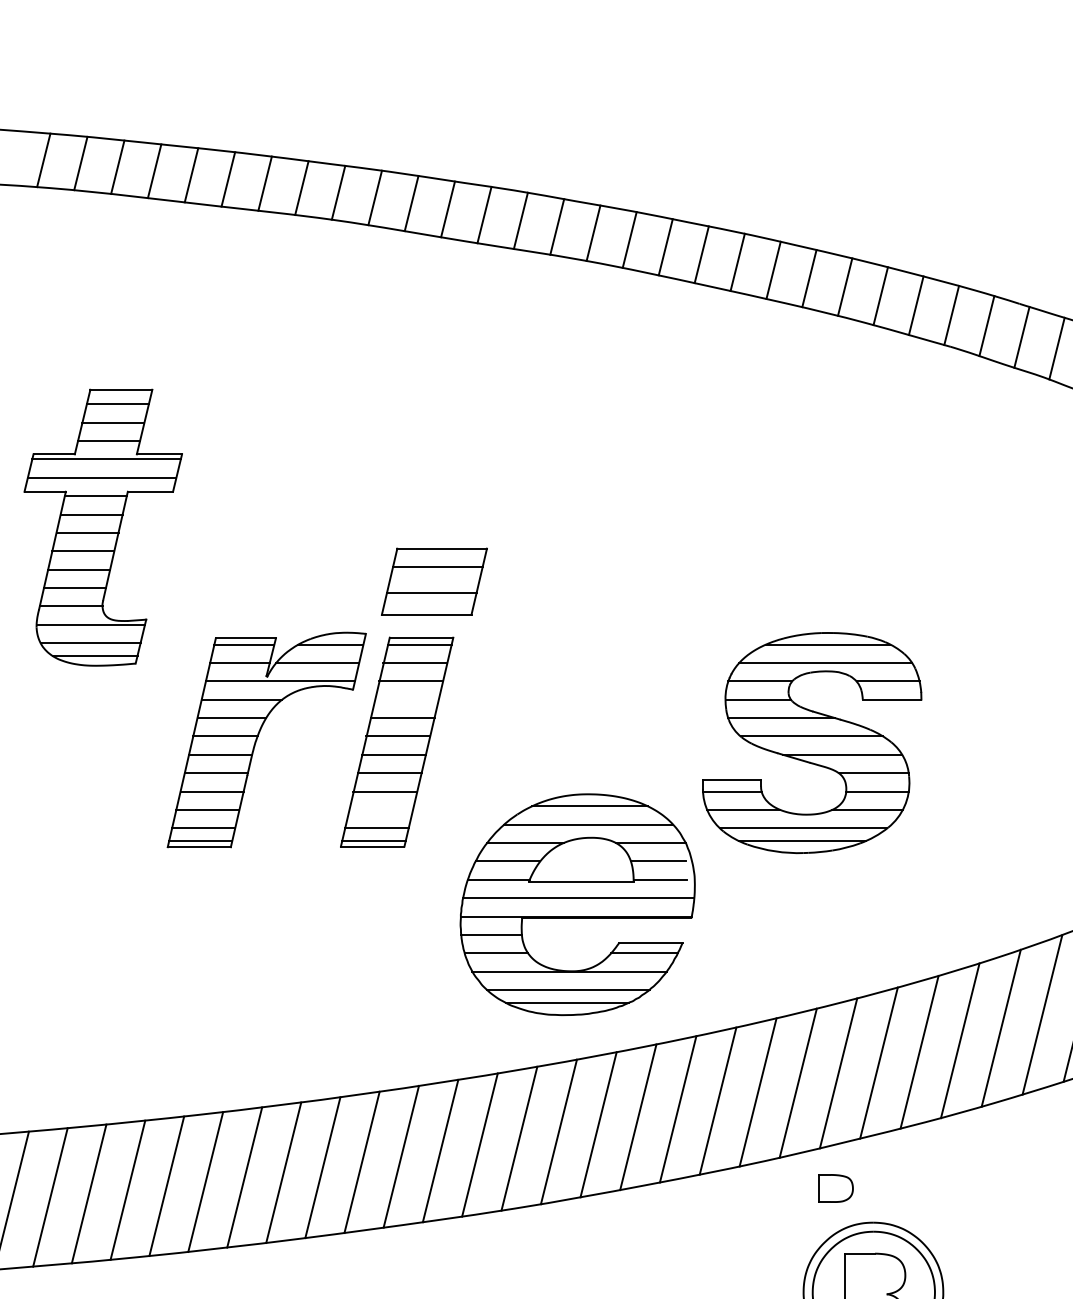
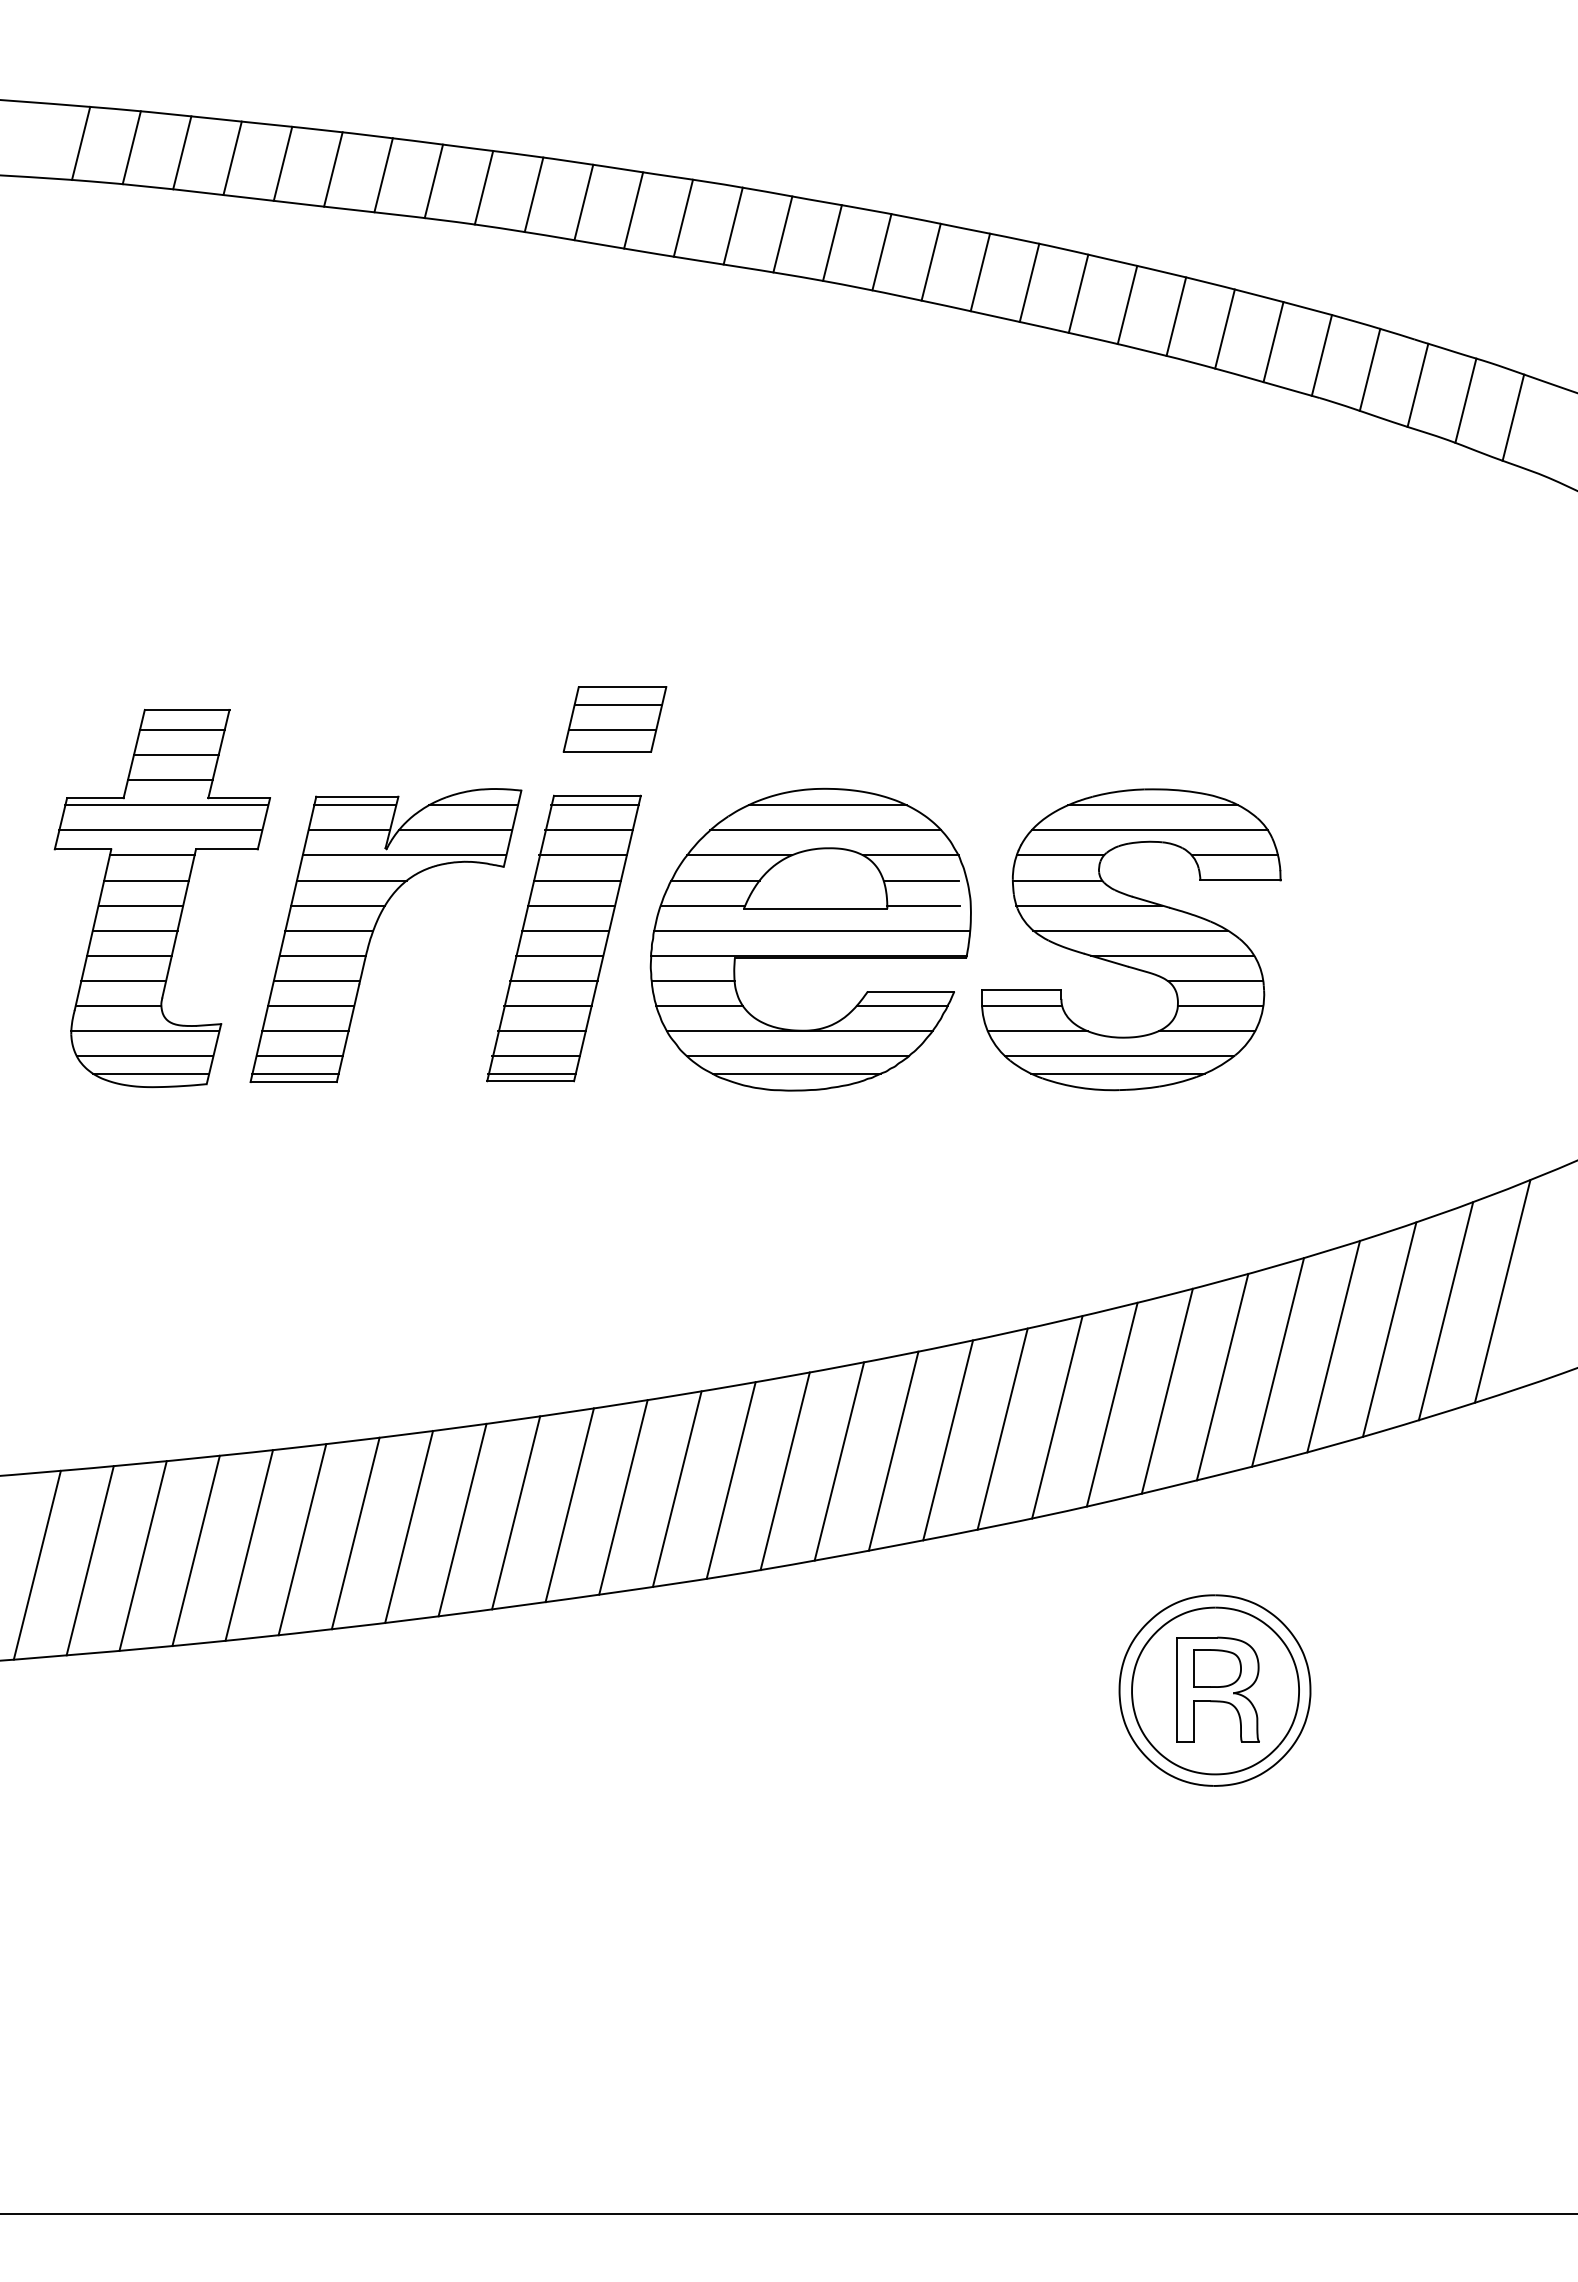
part: (102, 527) -> (161, 898), moved
part: (434, 581) -> (614, 719), size x0.71
line: (406, 699) -> (577, 880), added
line: (380, 810) -> (541, 1031), added
part: (577, 904) -> (810, 939), moved
part: (835, 1188) -> (1217, 1668), moved

